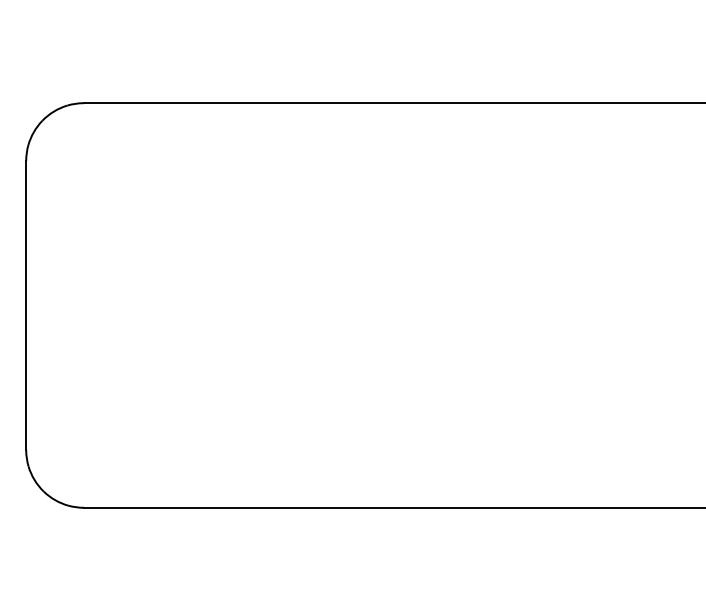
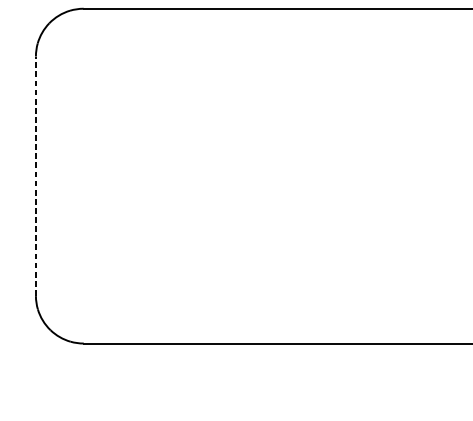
line: (26, 304) -> (36, 175), solid -> dashed

